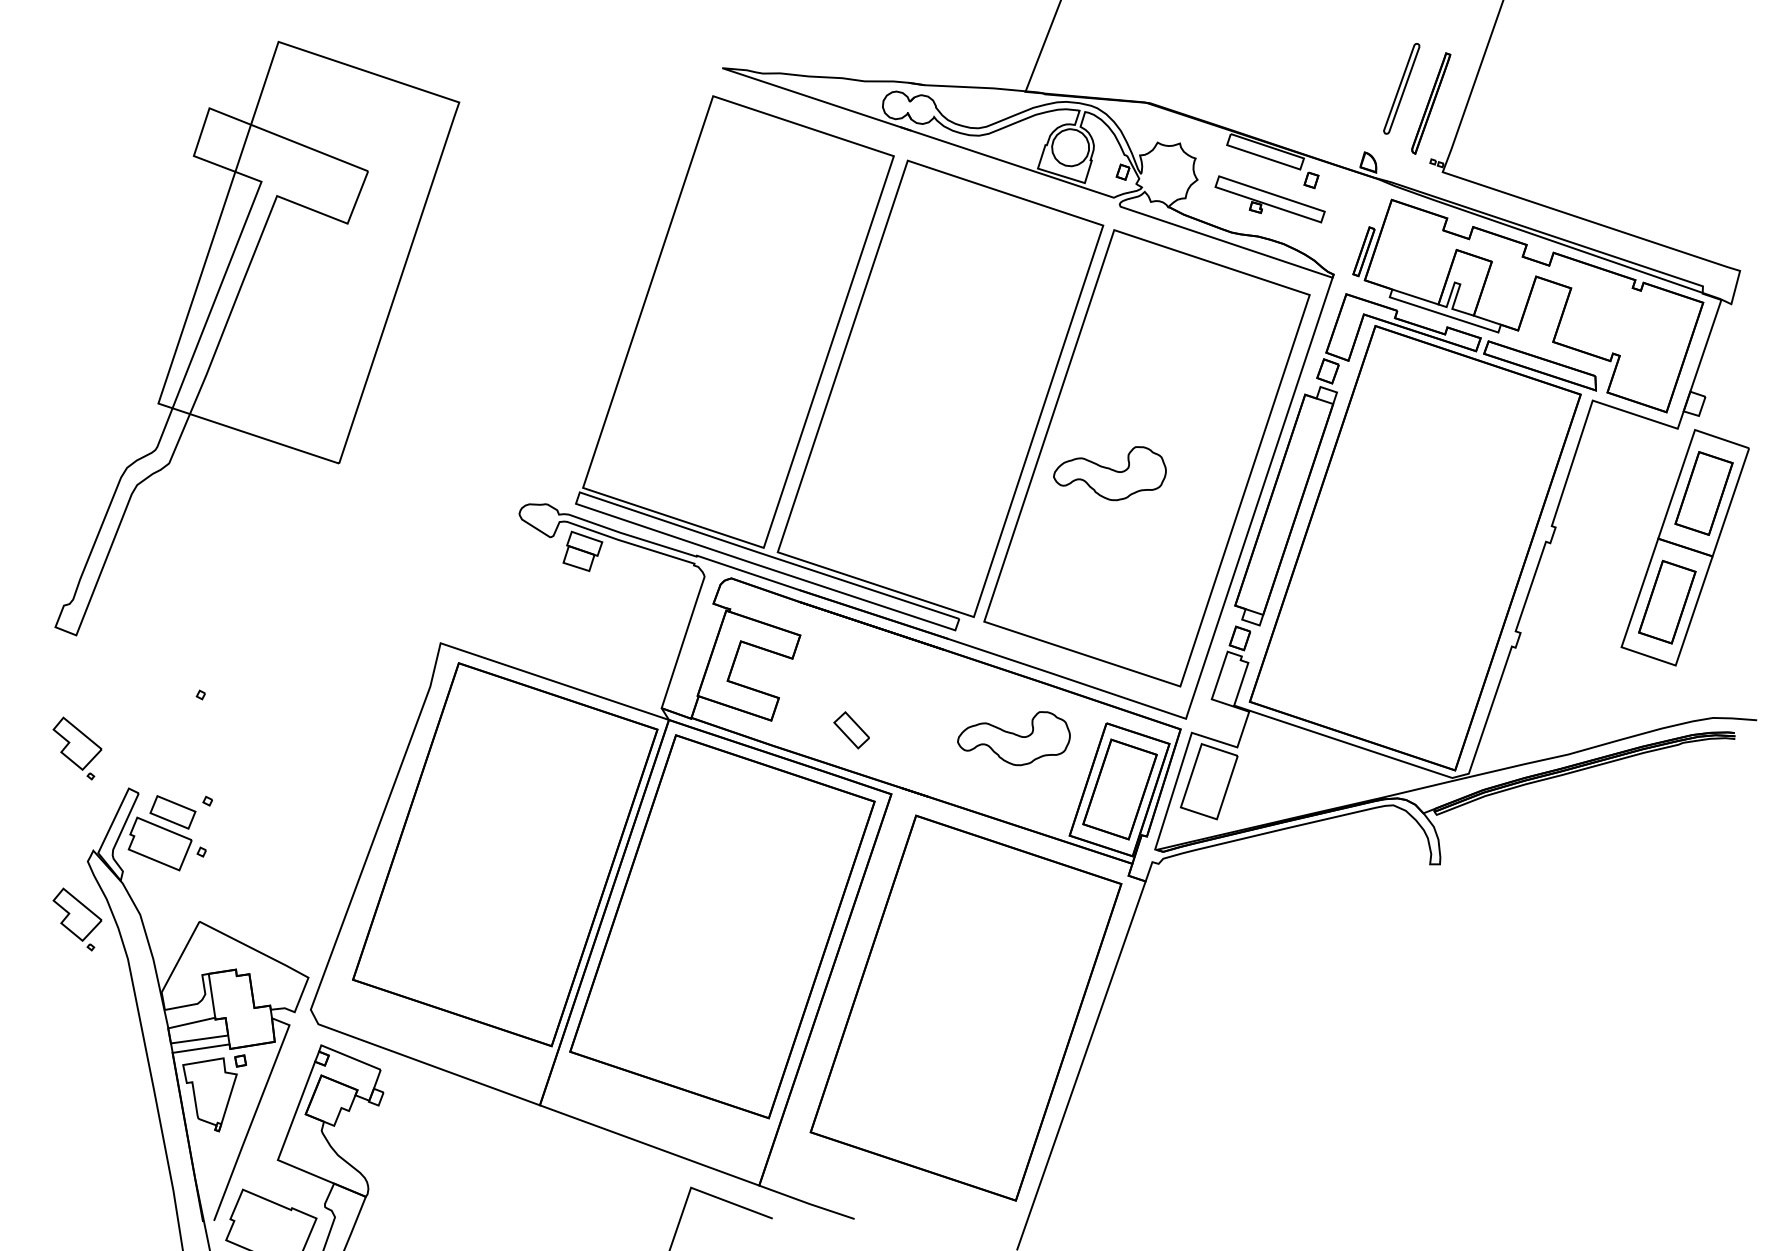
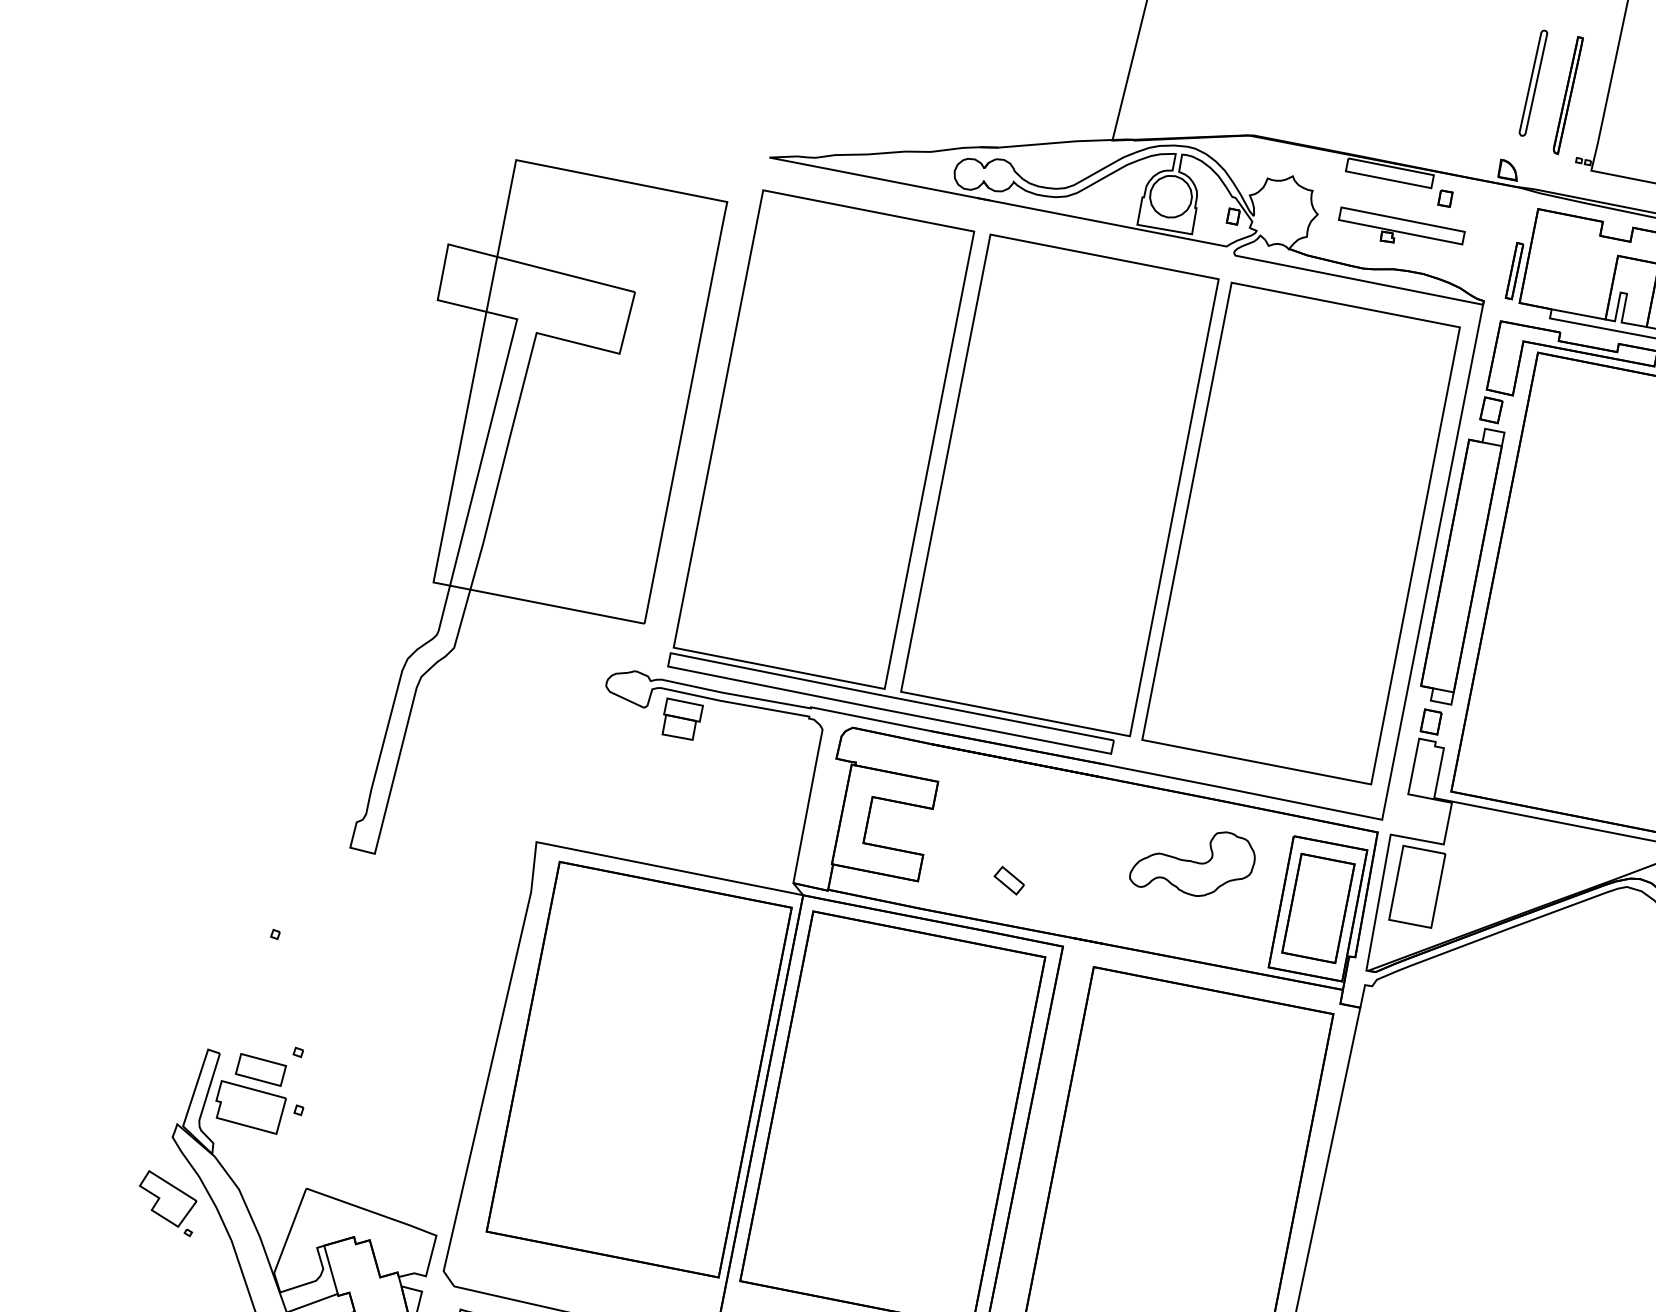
part: (257, 338) -> (535, 495), moved
part: (1109, 473) -> (1261, 556), removed
part: (851, 730) -> (1009, 880), size x0.71
part: (77, 748) -> (144, 1012), removed

